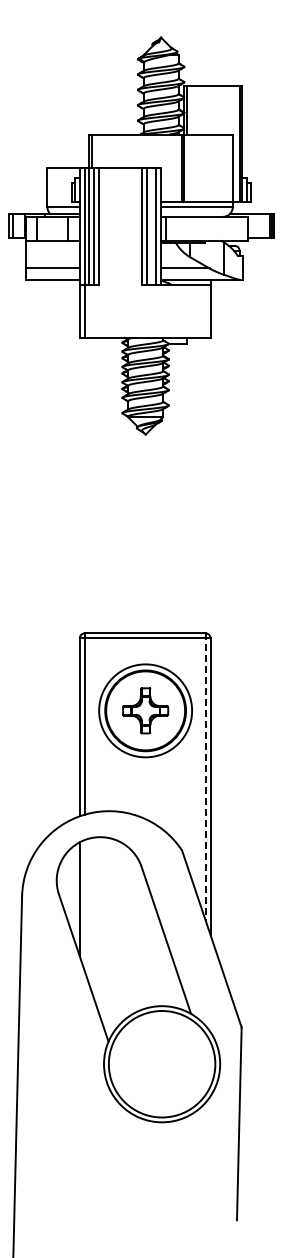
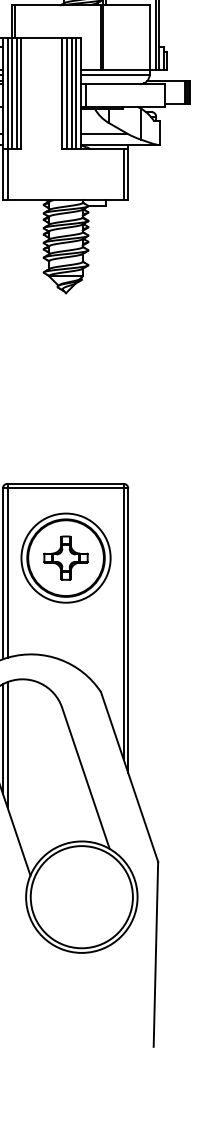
line: (151, 226) -> (71, 93), added
line: (205, 310) -> (123, 174), added
line: (205, 777) -> (123, 622), dashed -> solid
line: (84, 905) -> (7, 744), added

